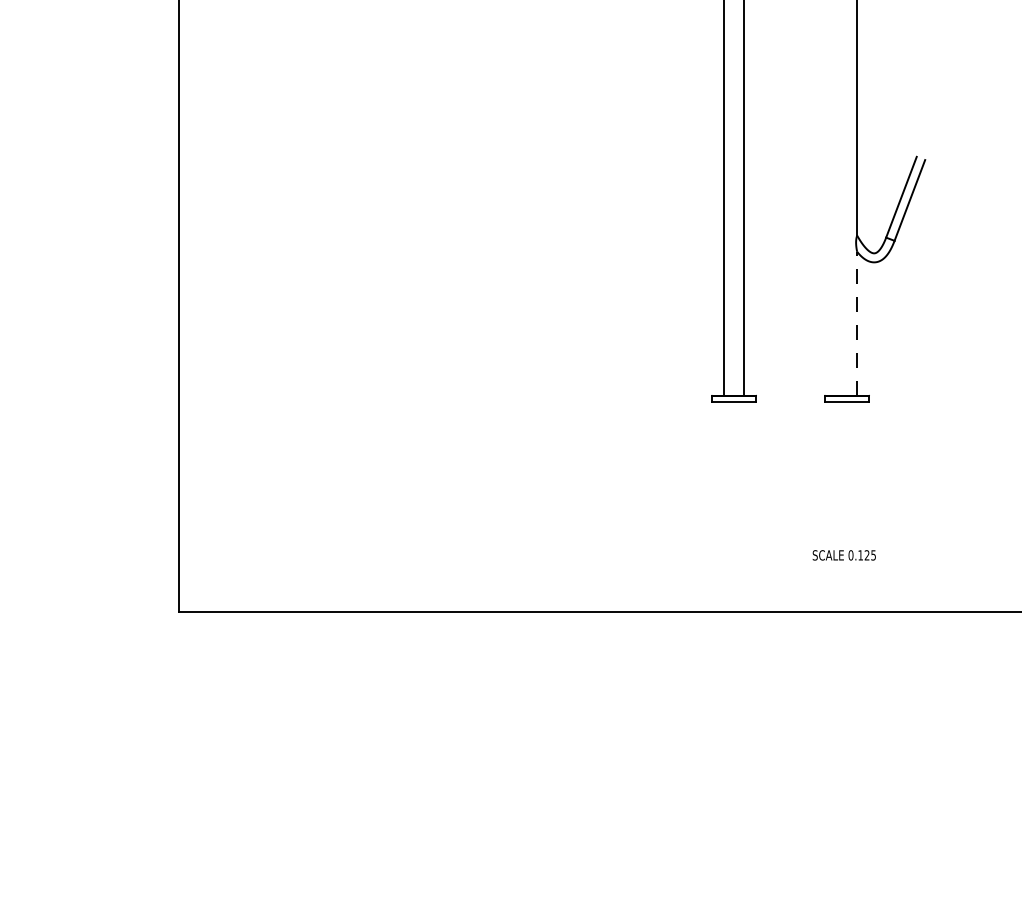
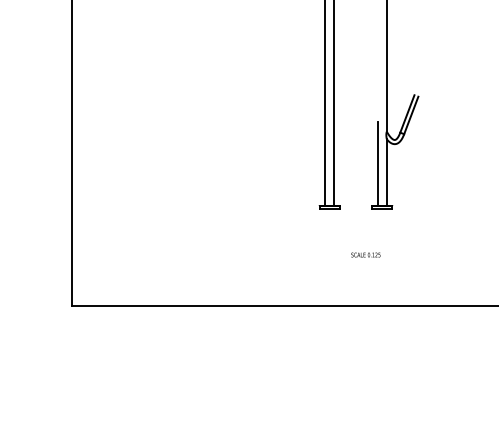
line: (837, 304) -> (377, 163), added
line: (856, 323) -> (386, 172), dashed -> solid
text: (843, 554) -> (365, 254), moved

